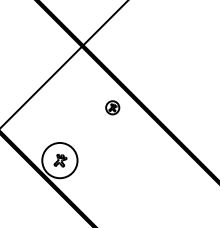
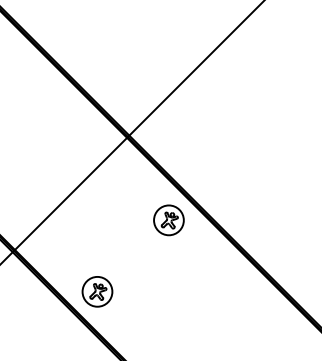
part: (112, 107) -> (168, 220), size x1.67
circle: (59, 160) -> (97, 291), size x0.62

